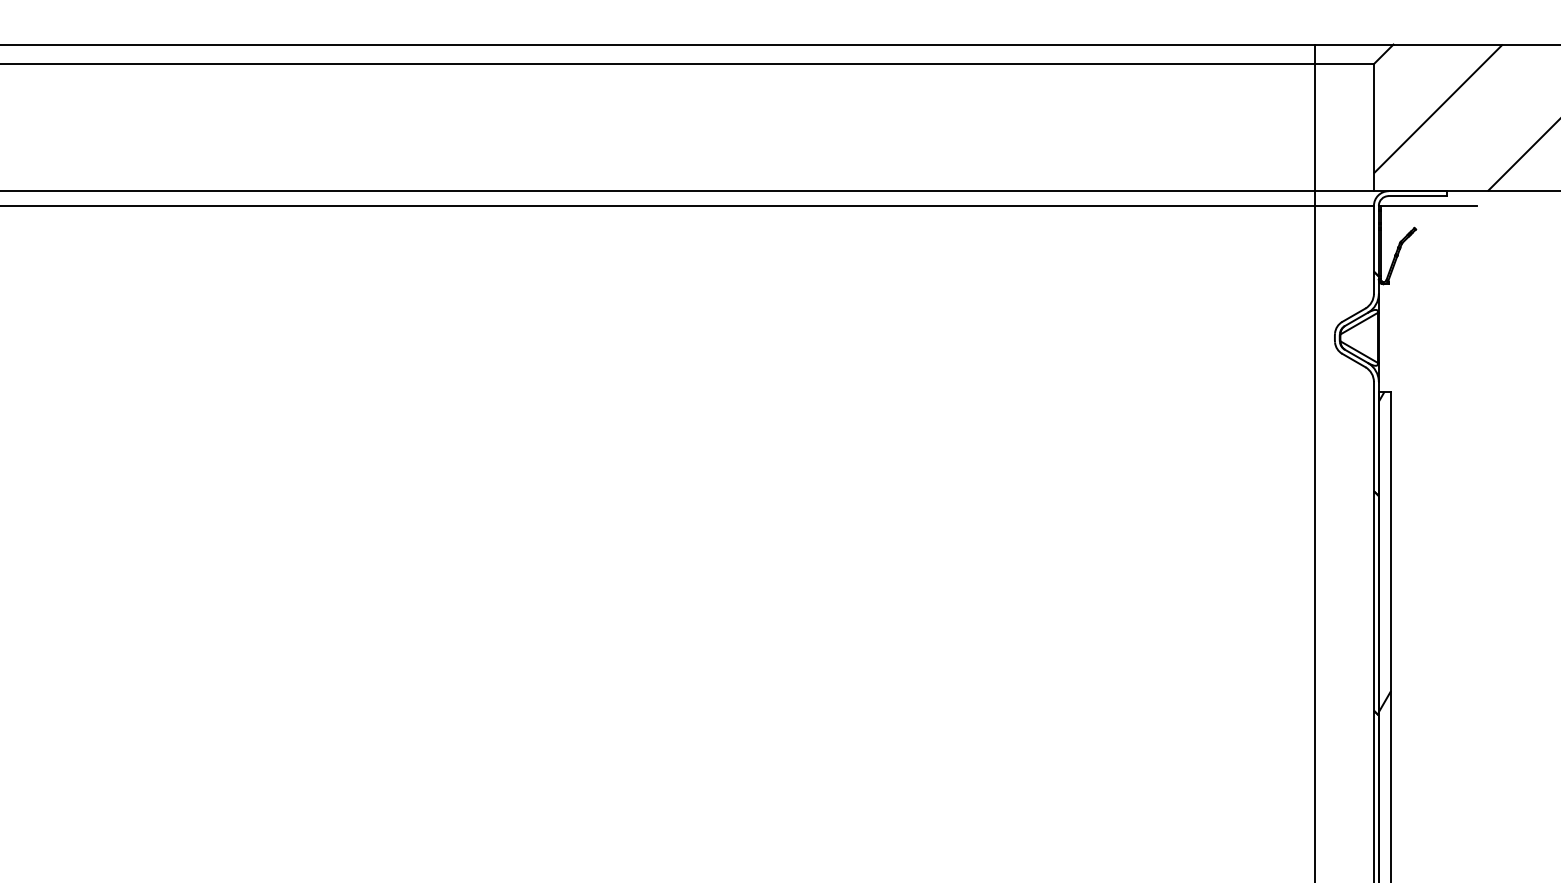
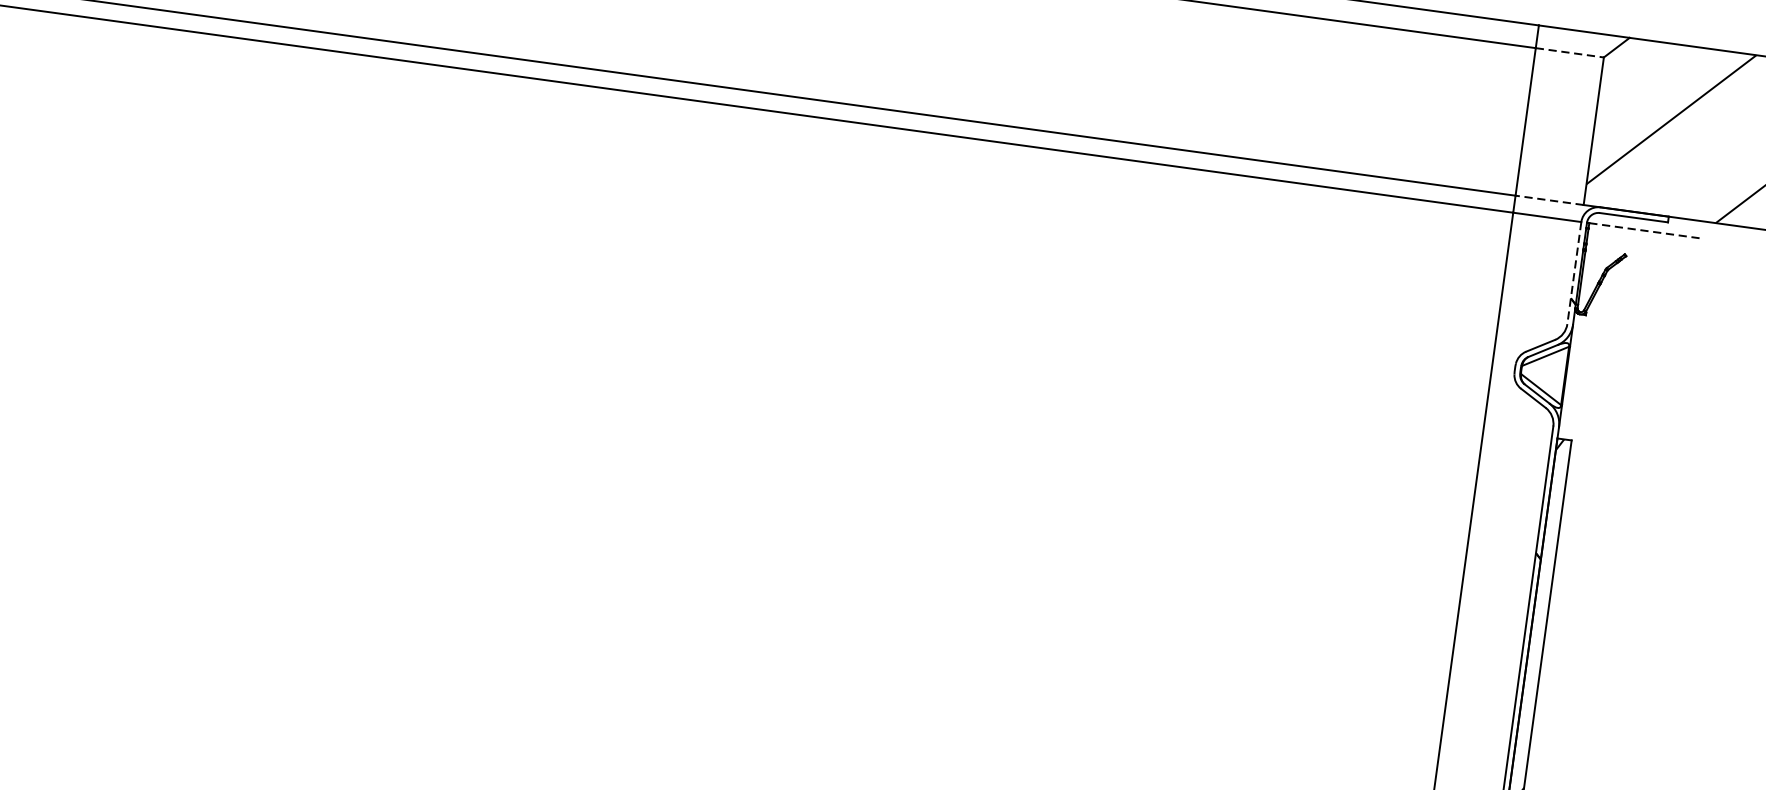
line: (1345, 64) -> (1570, 53), solid -> dashed
line: (1344, 191) -> (1549, 200), solid -> dashed
line: (1428, 205) -> (1644, 230), solid -> dashed
line: (1373, 249) -> (1573, 272), solid -> dashed

